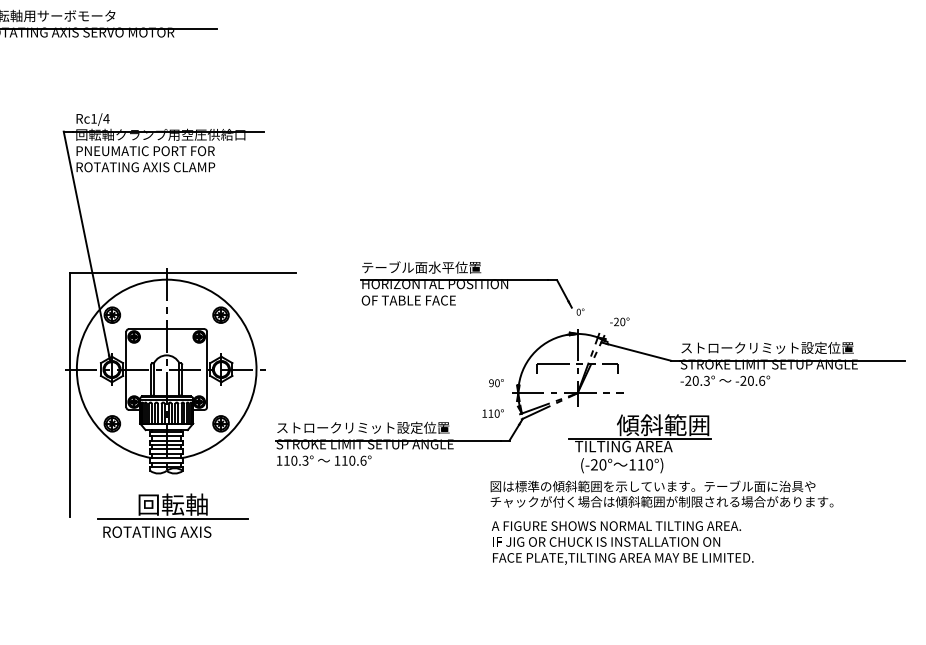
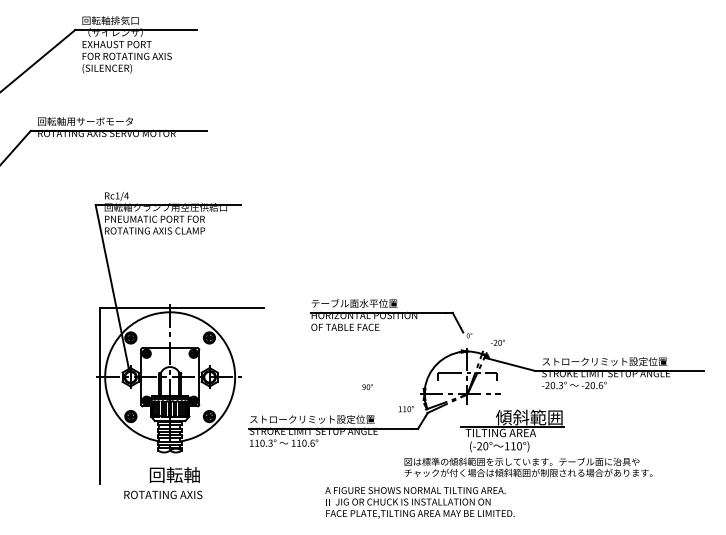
text: (496, 382) -> (367, 386), moved
line: (172, 519) -> (174, 485), removed
text: (621, 542) -> (419, 502), moved

